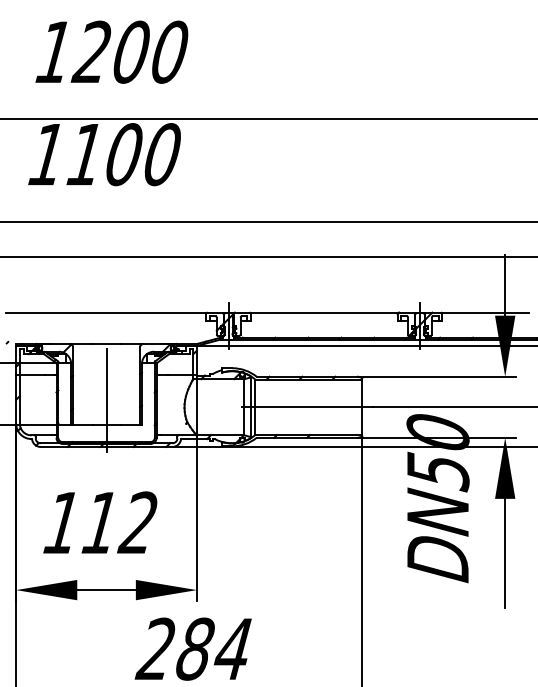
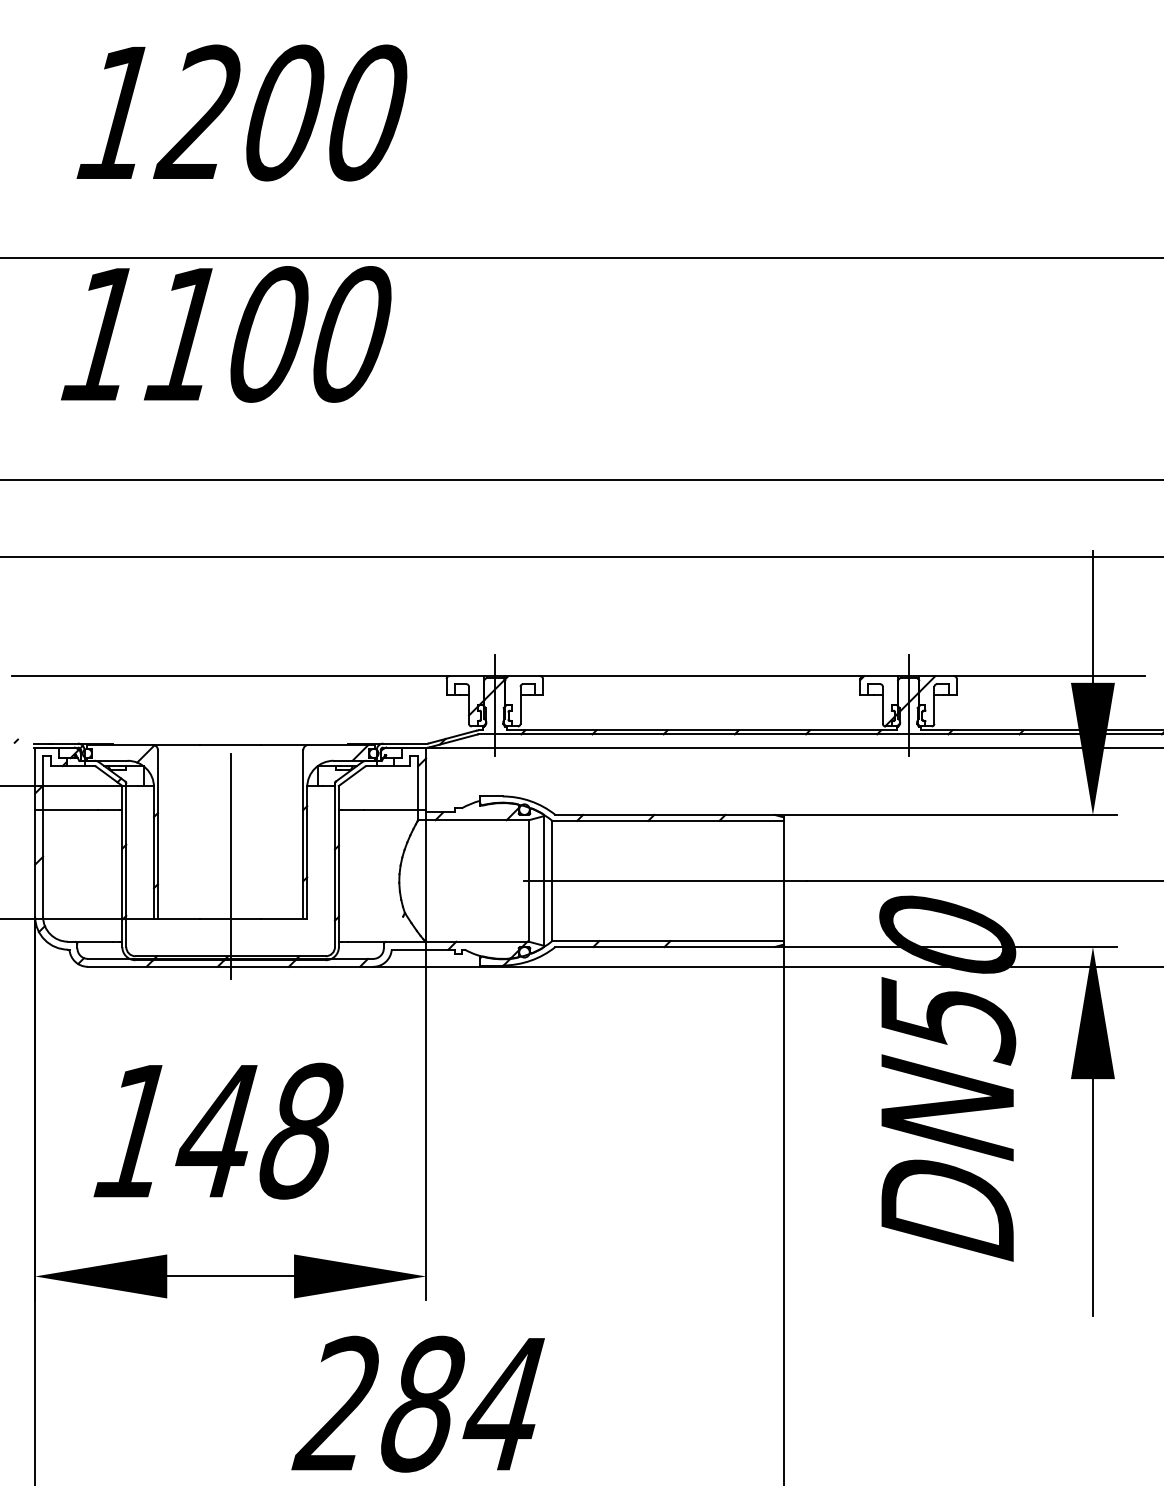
text: (119, 522) -> (258, 1130), 112 -> 148

